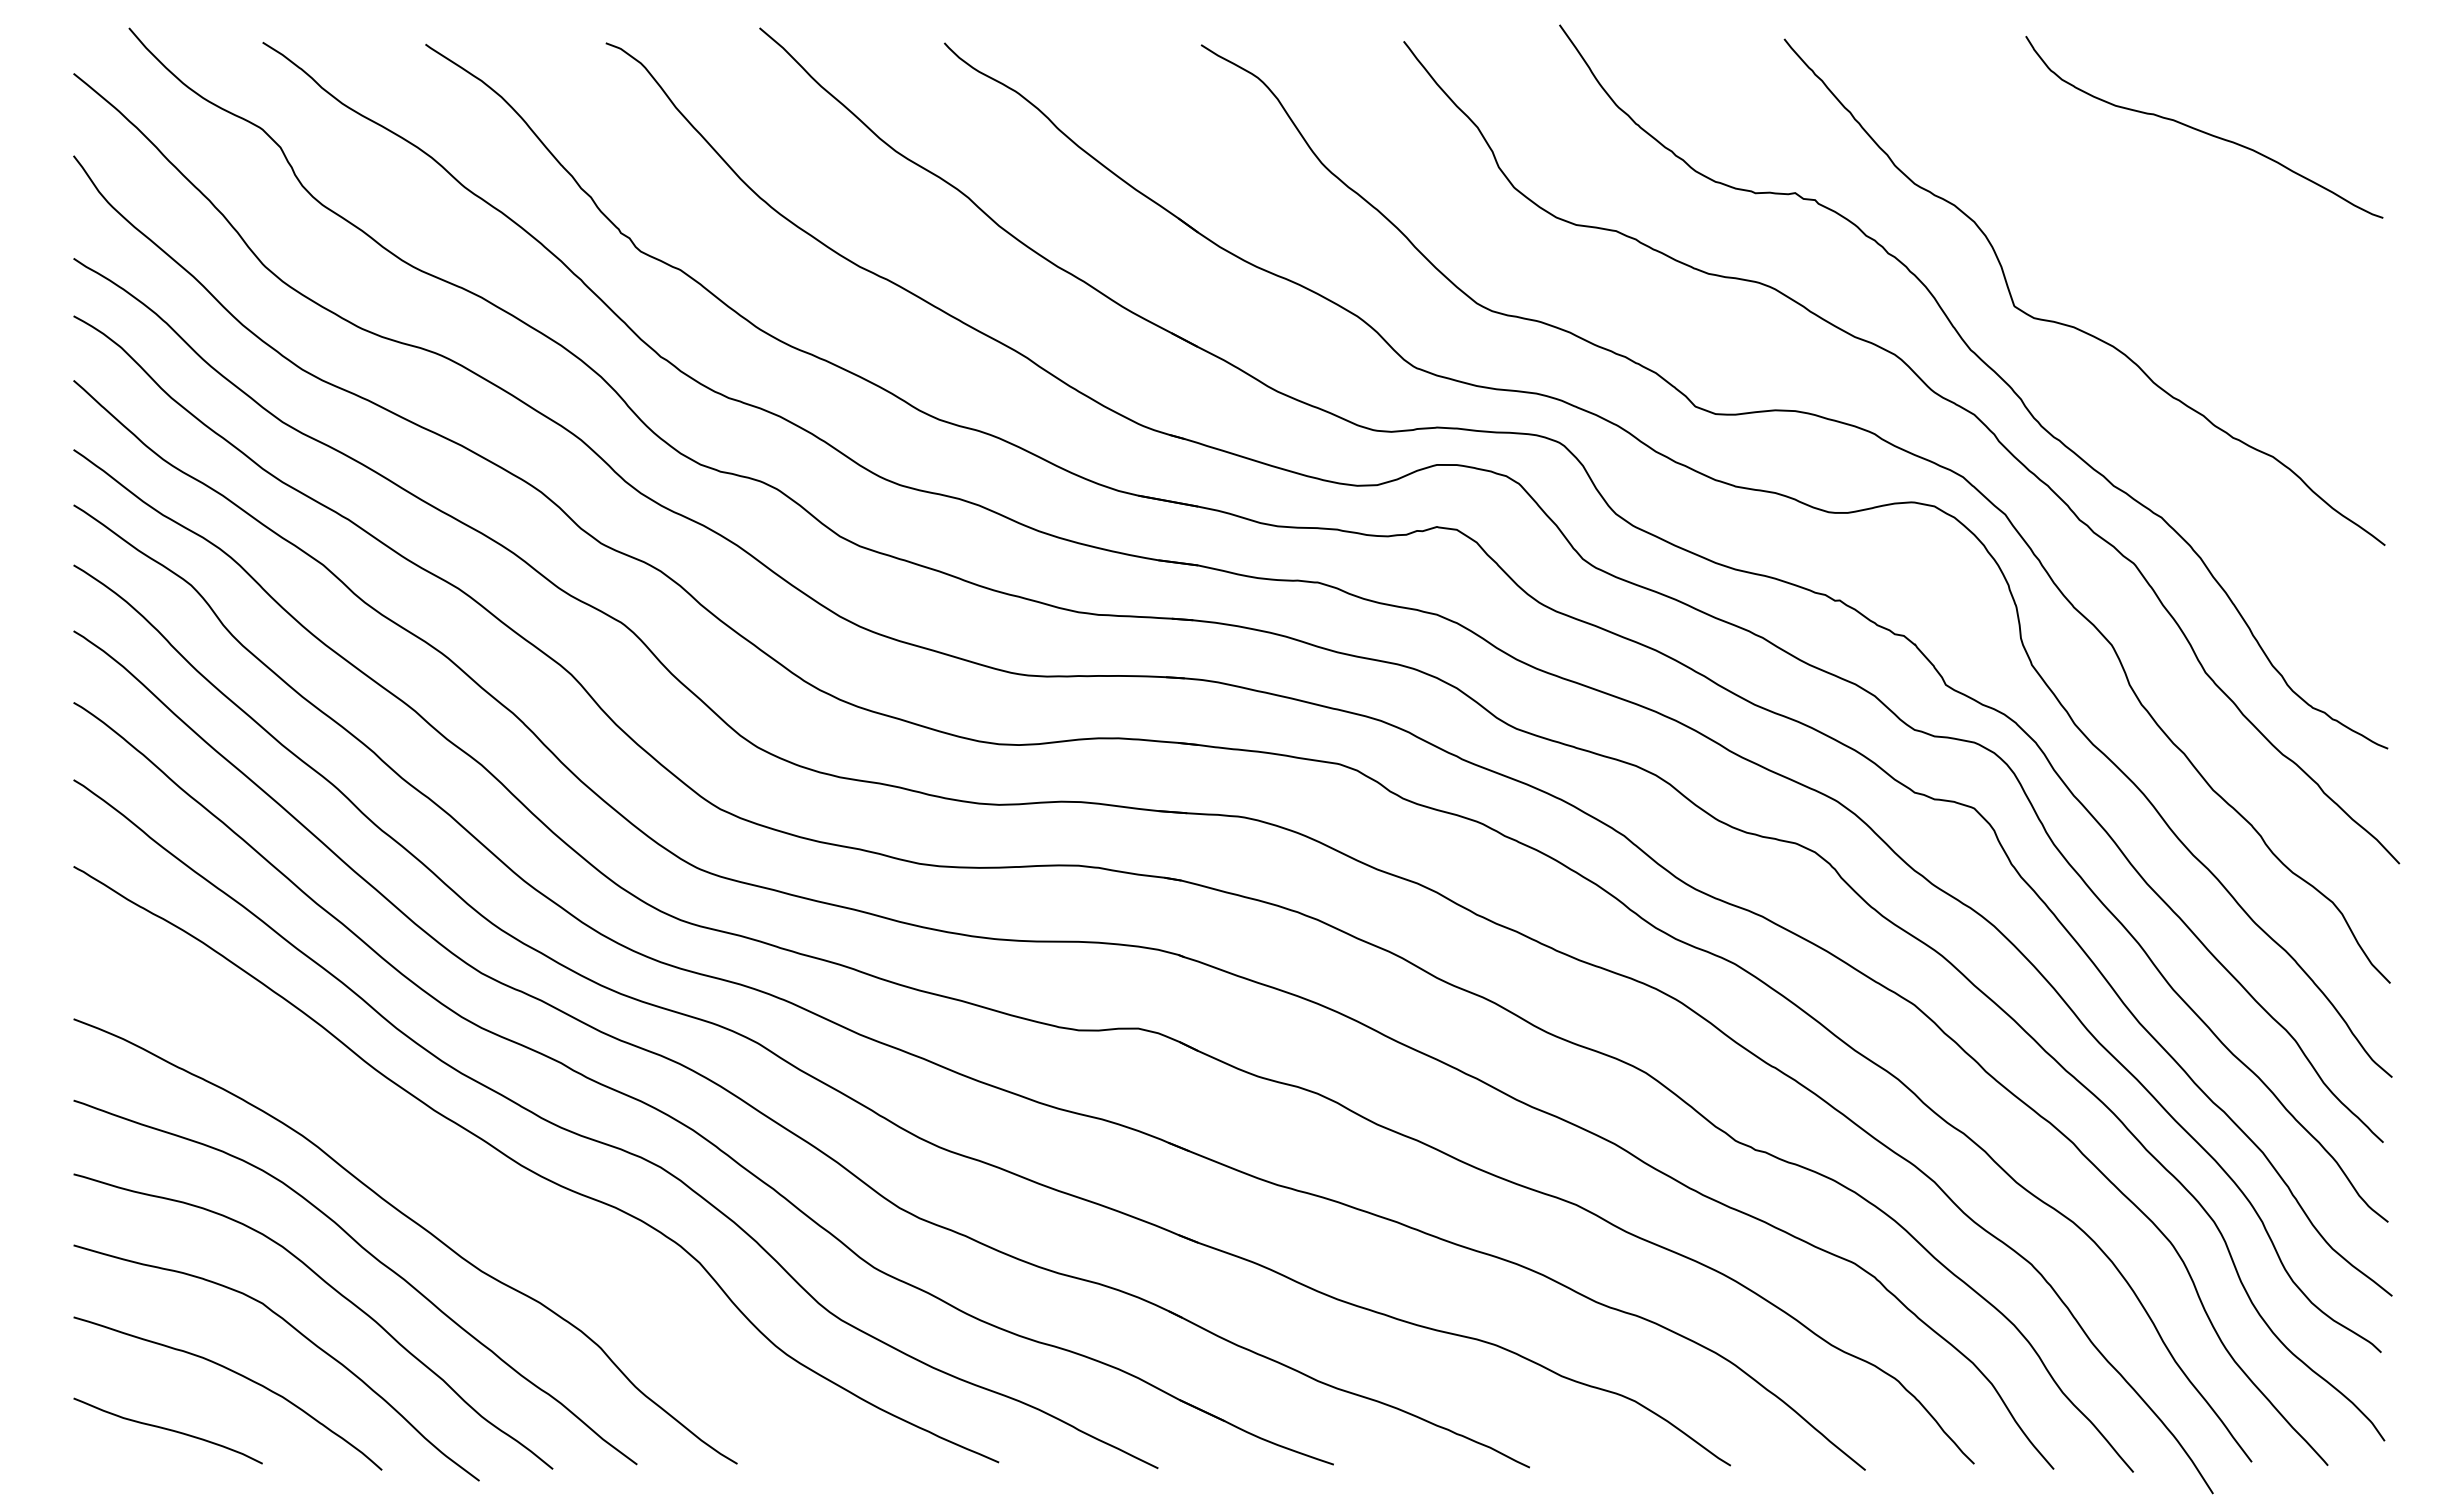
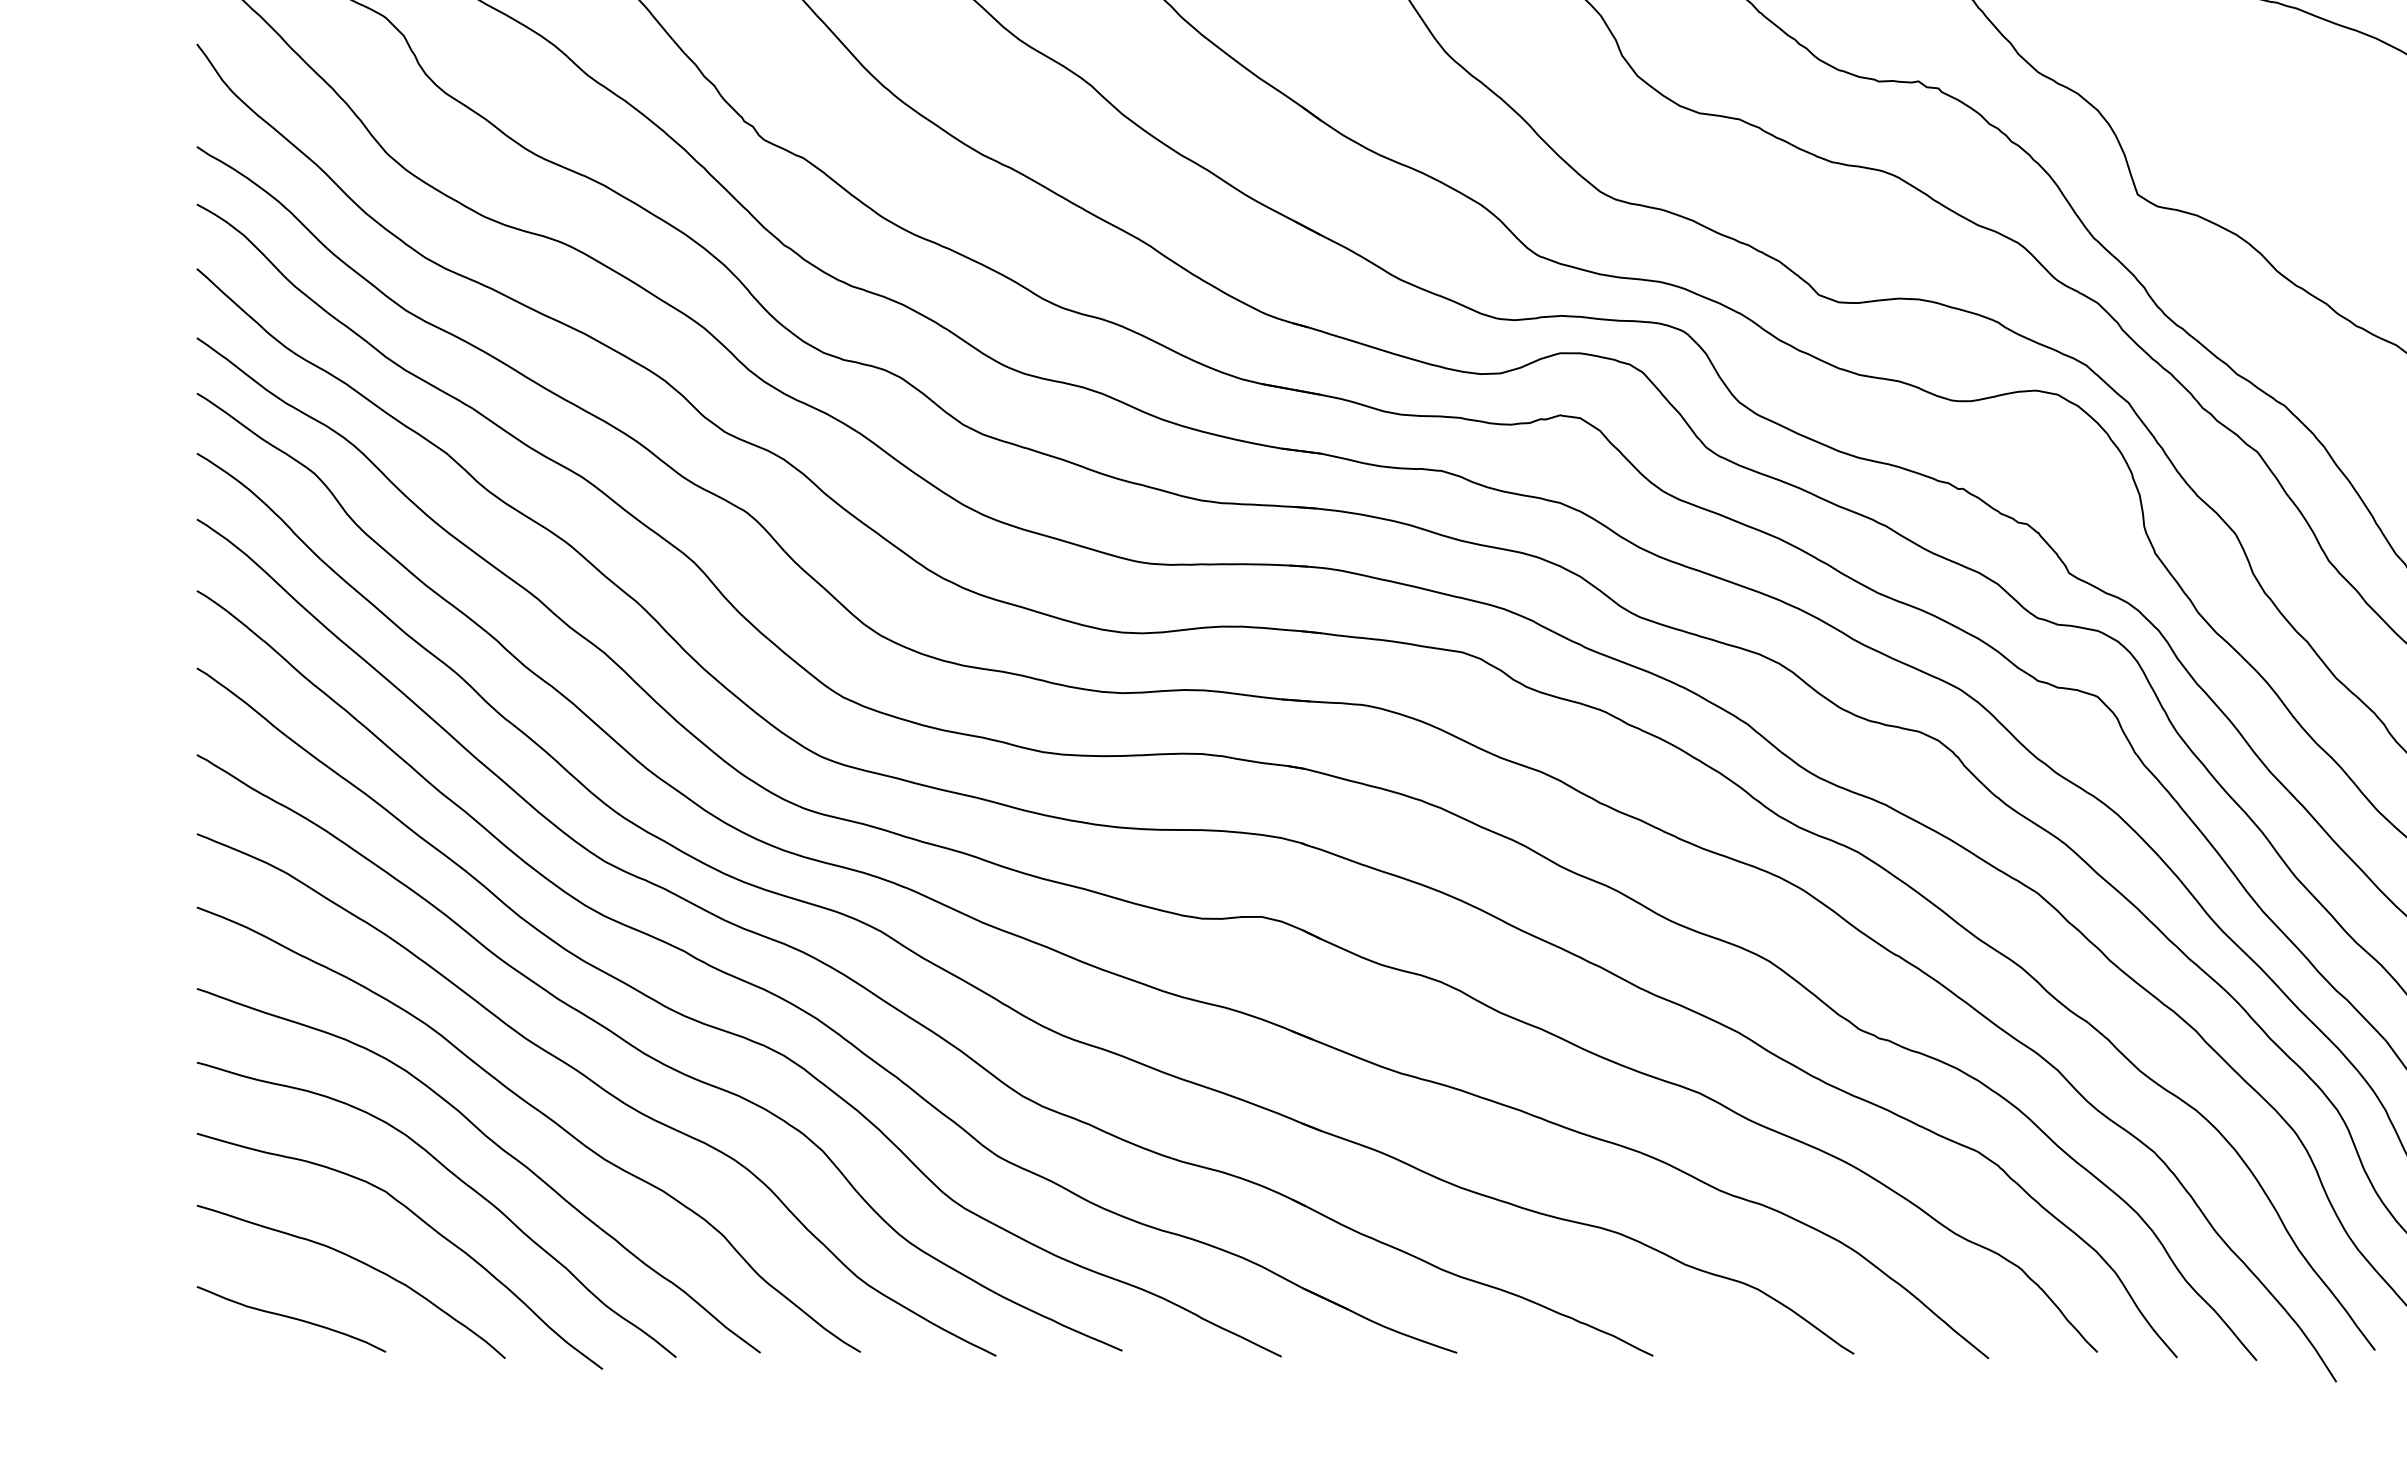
curve: (478, 1201) -> (601, 1089), added

